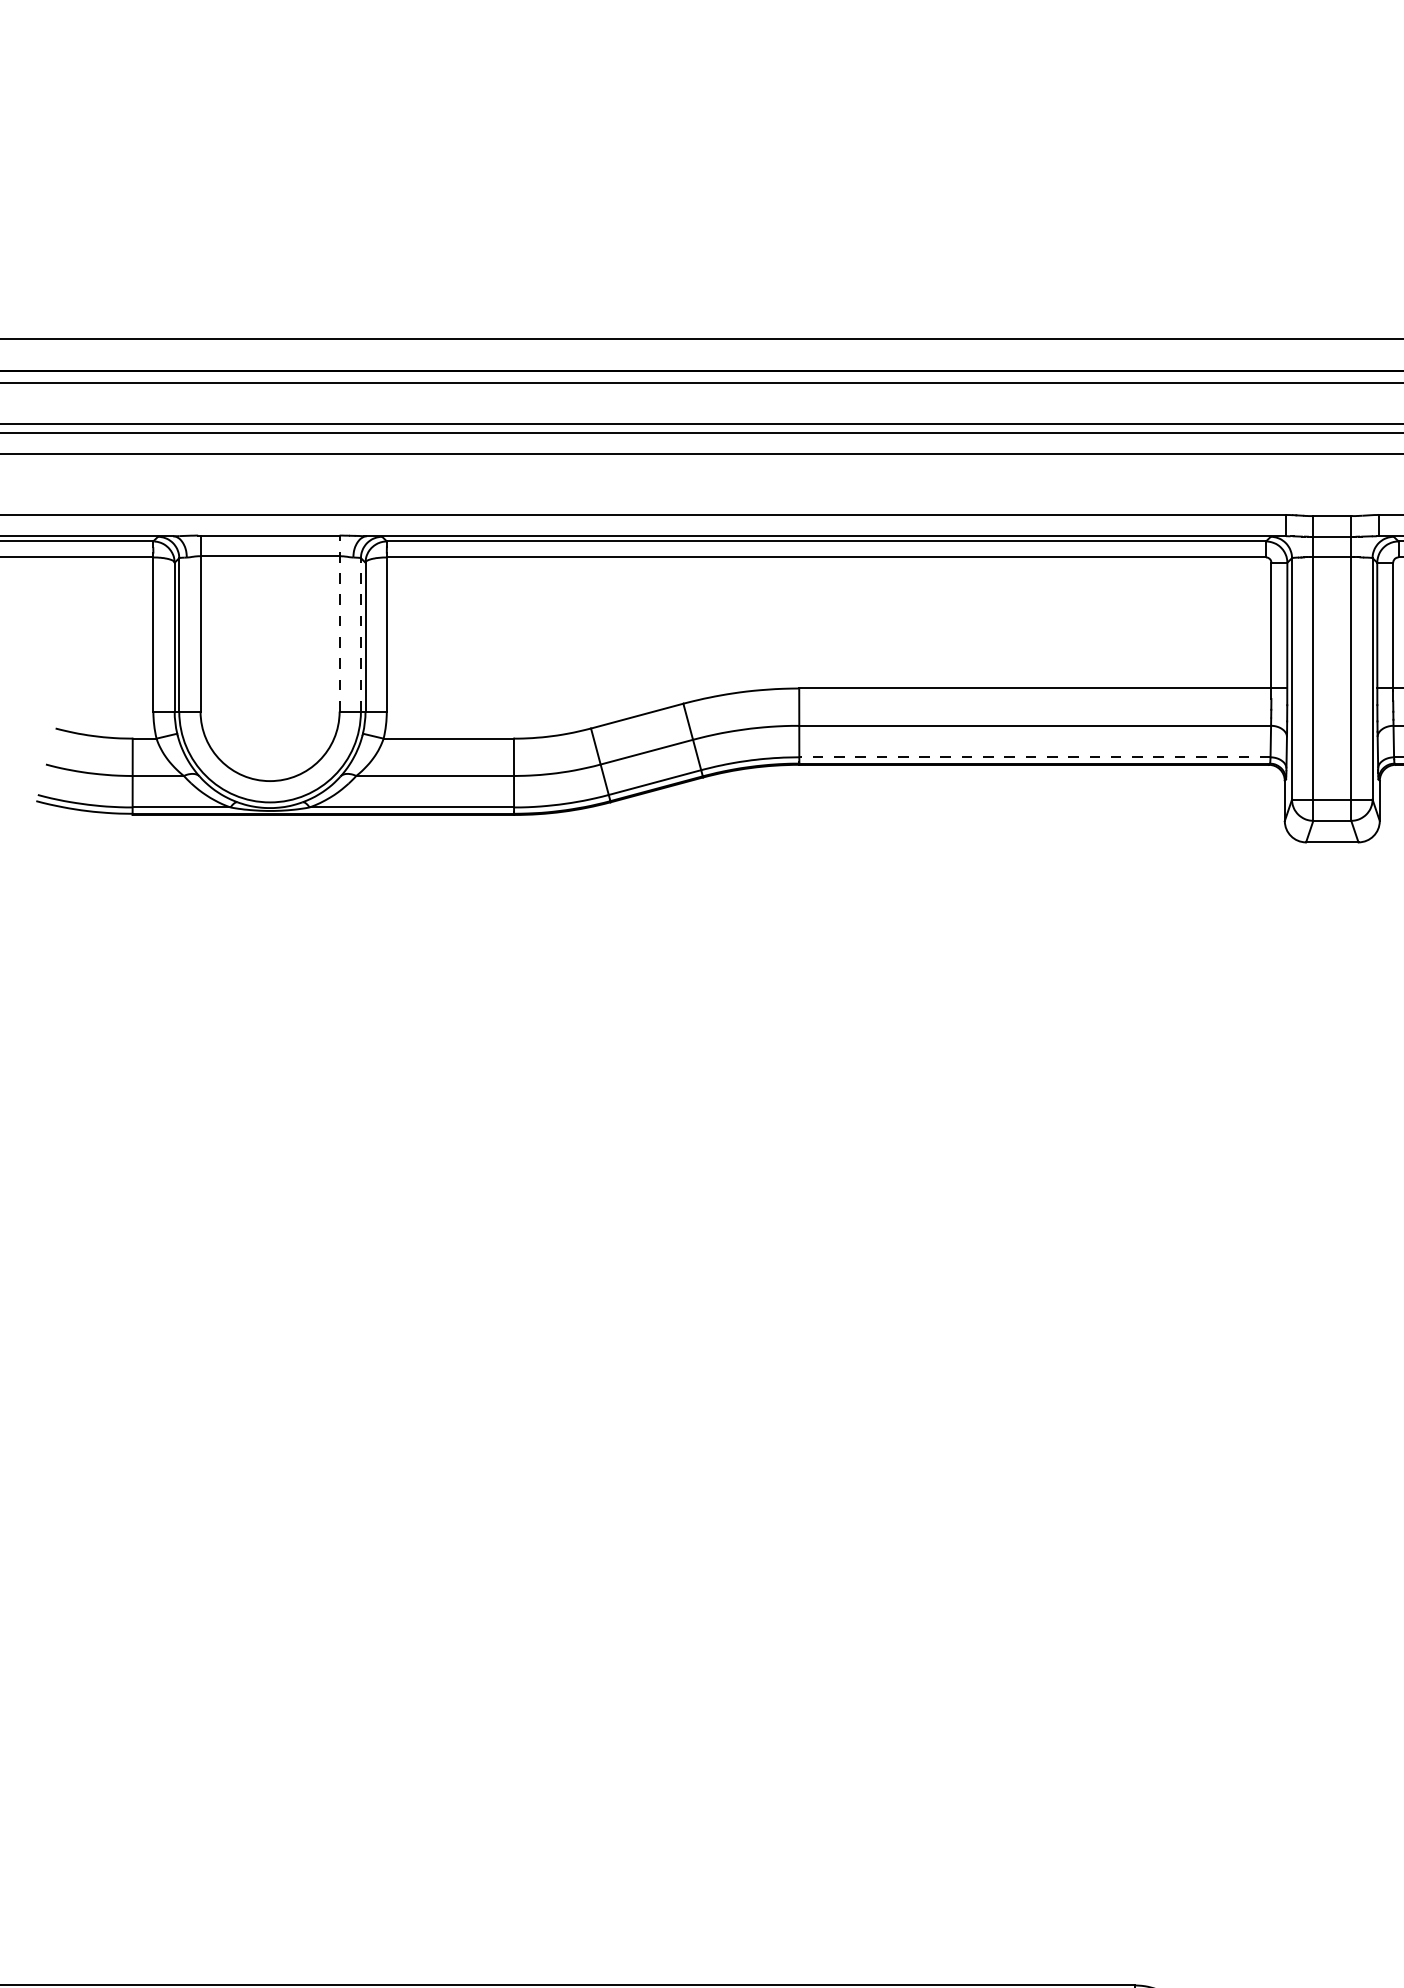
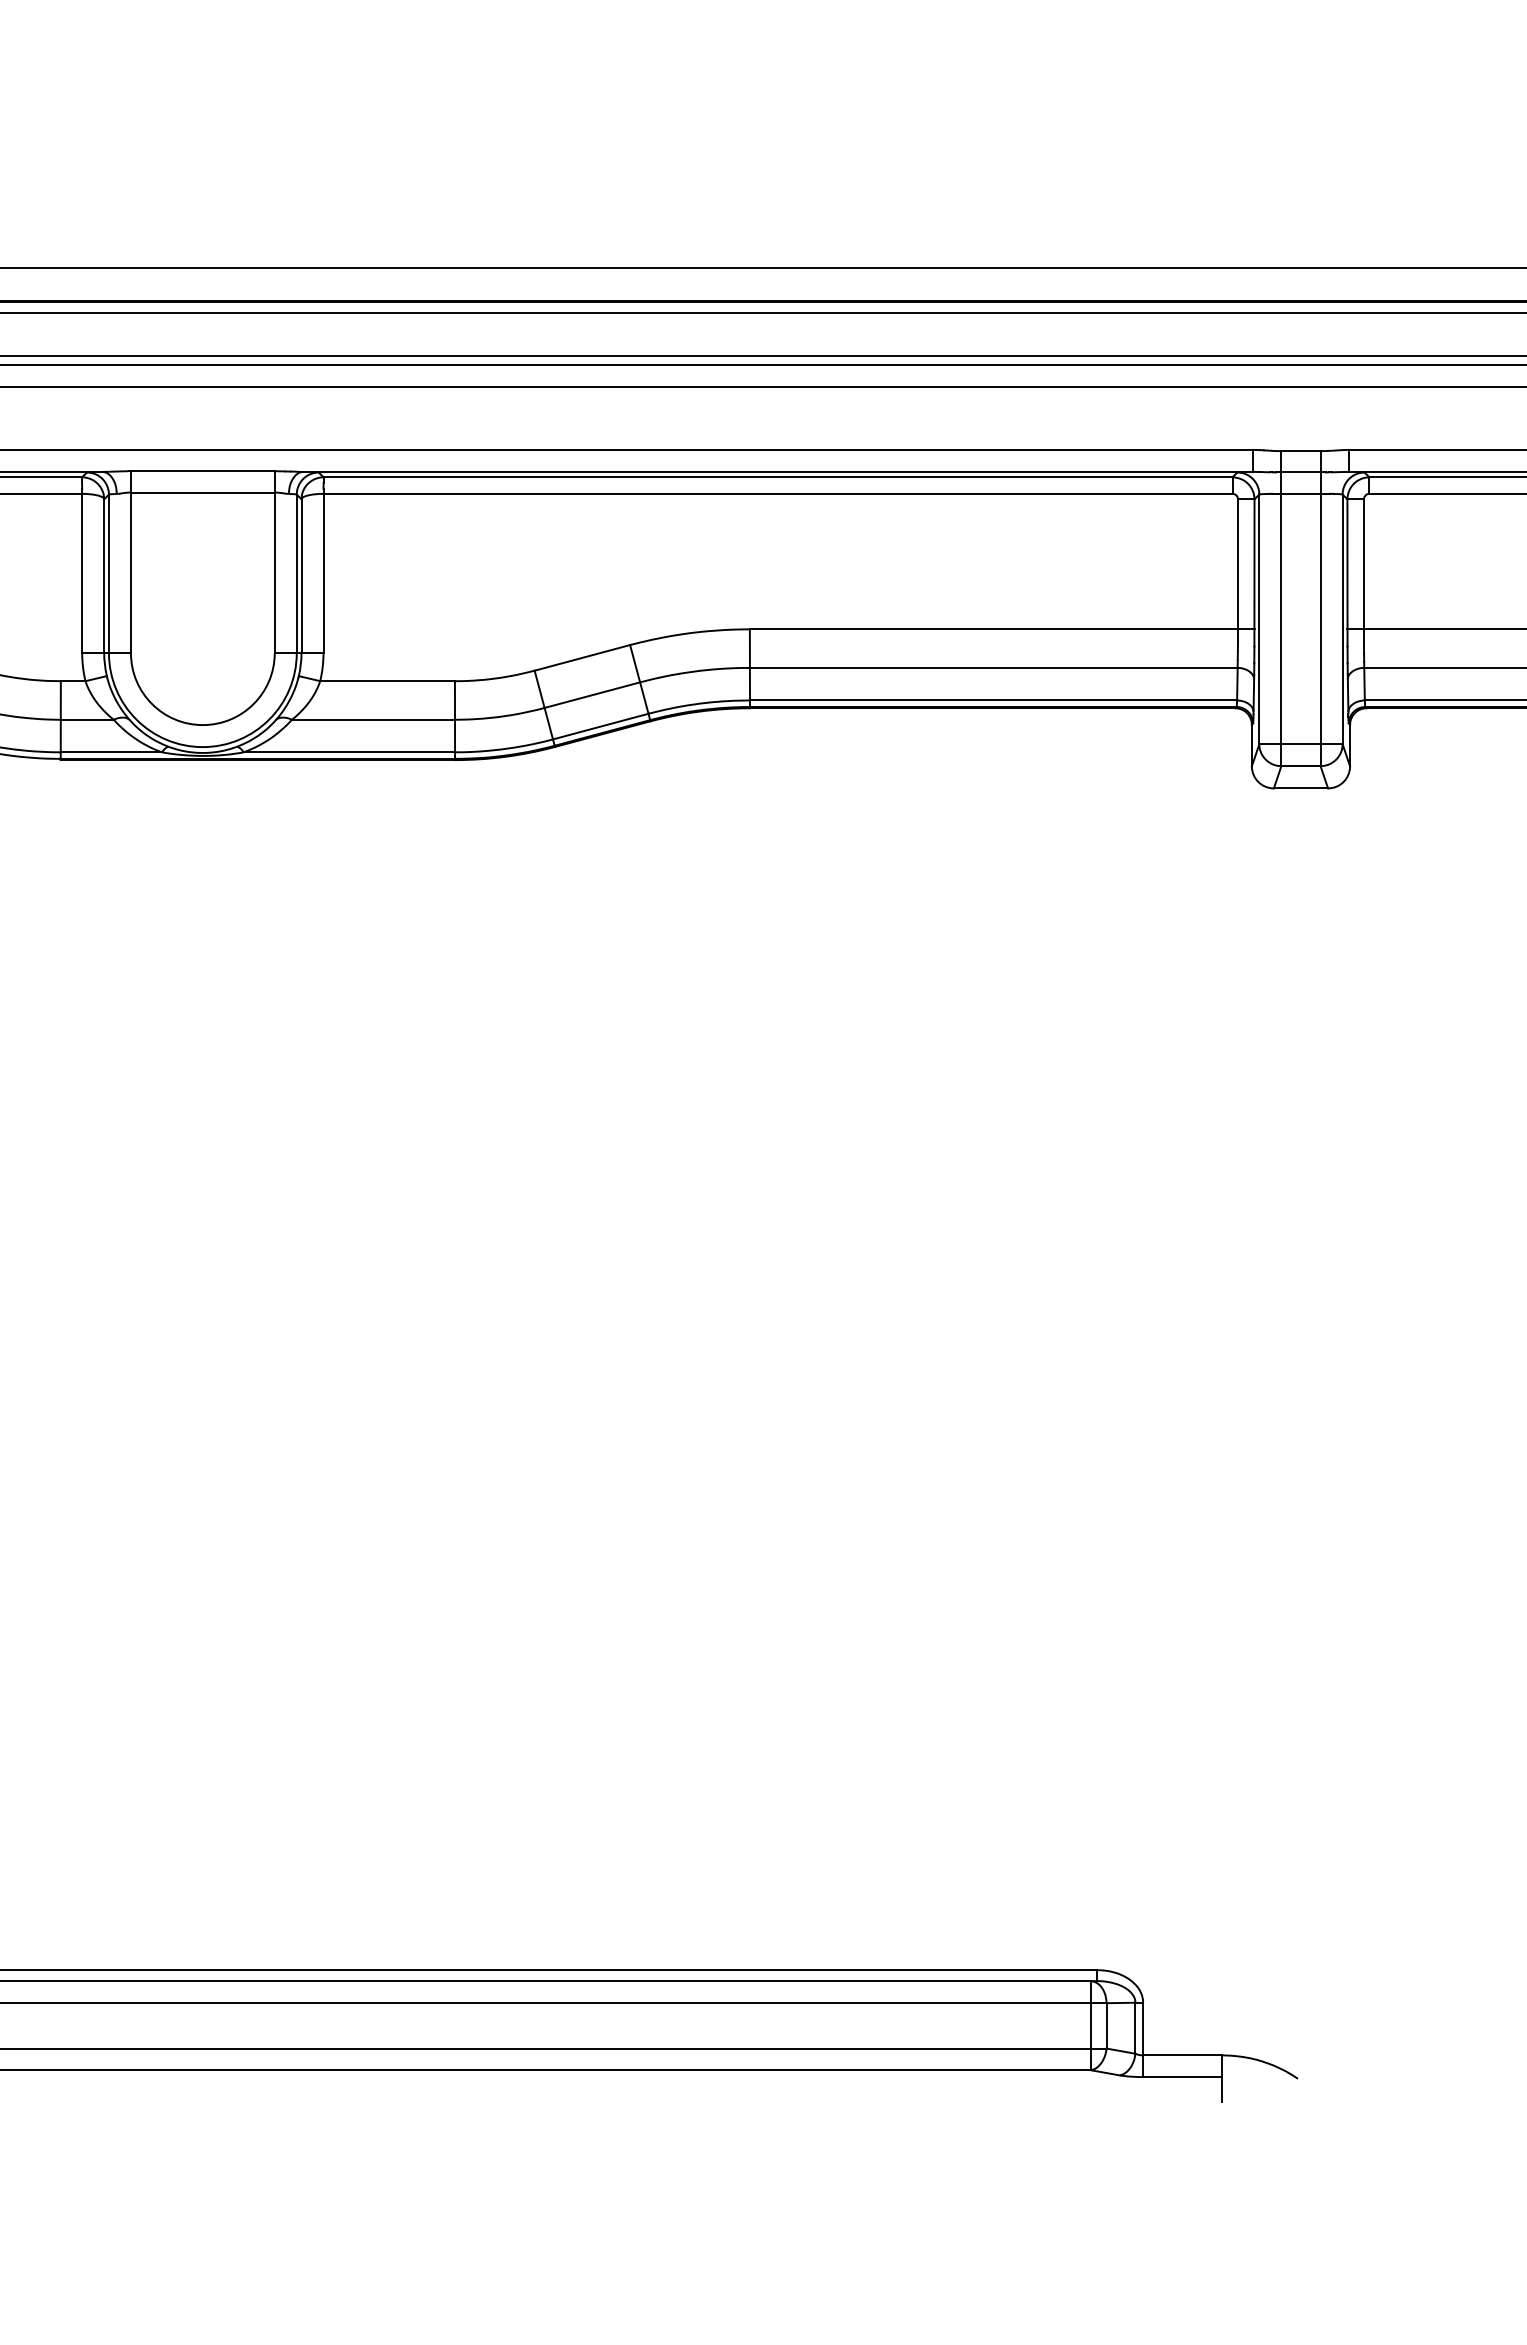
line: (339, 623) -> (274, 562), dashed -> solid
line: (360, 634) -> (296, 573), dashed -> solid
line: (1034, 757) -> (993, 700), dashed -> solid

